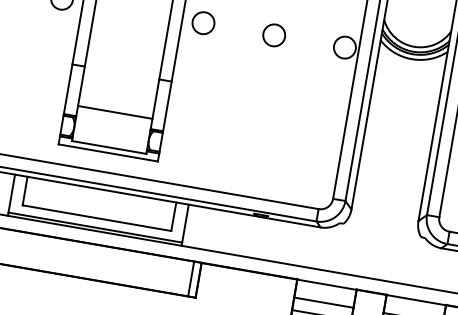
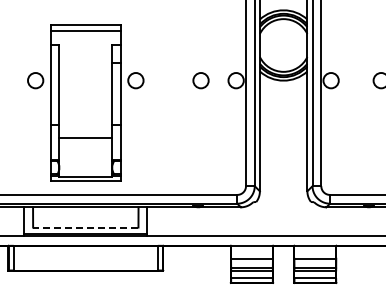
circle: (273, 35) -> (200, 80), moved
line: (114, 112) -> (85, 137), moved
line: (96, 218) -> (85, 227), solid -> dashed

